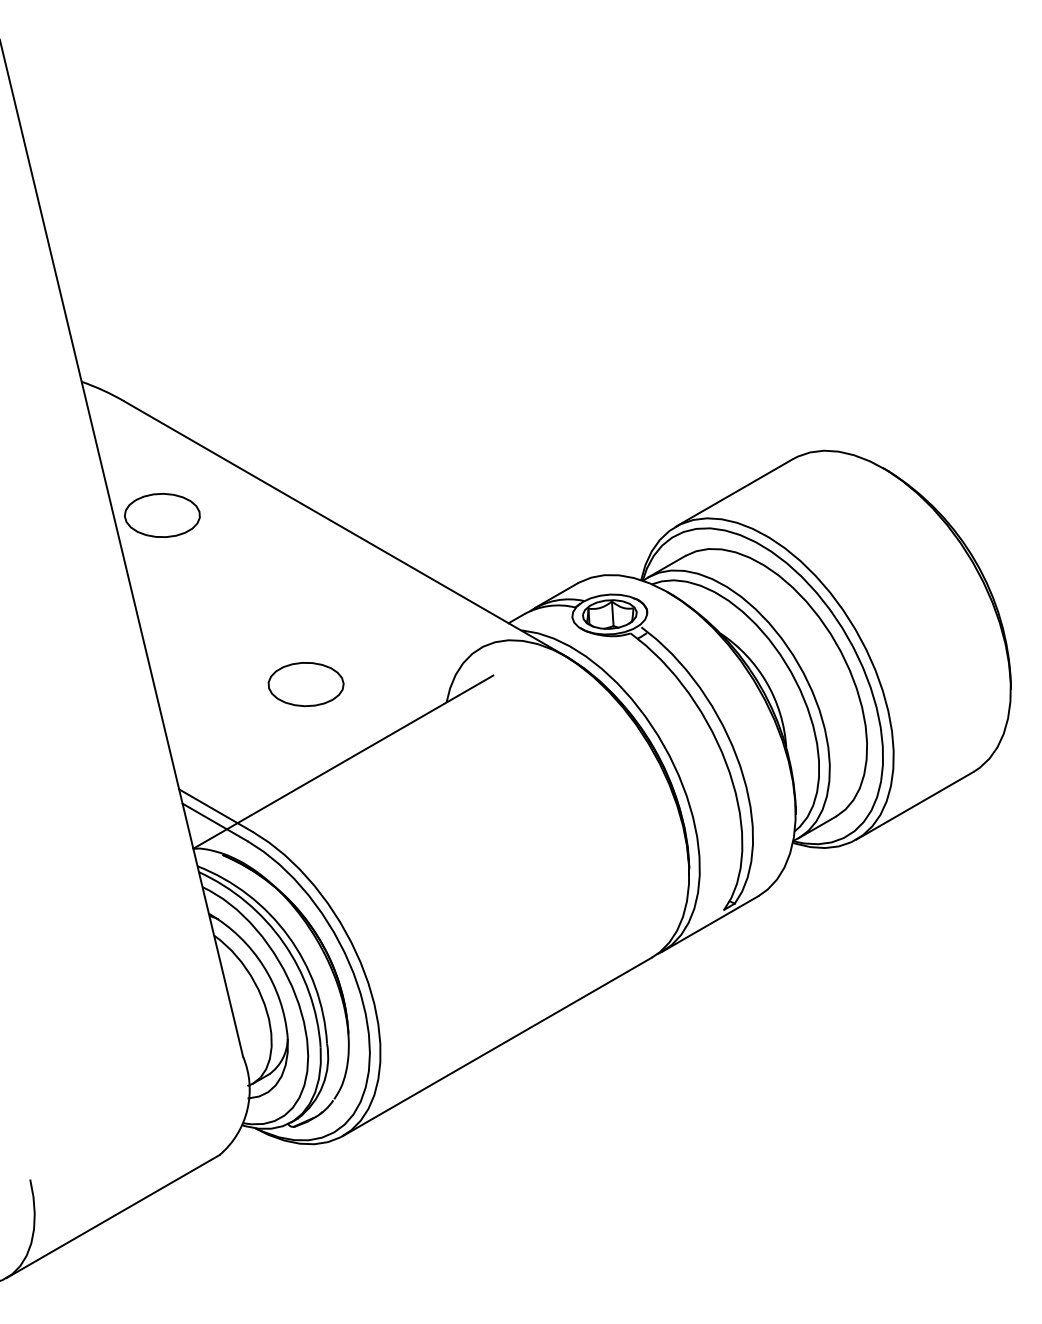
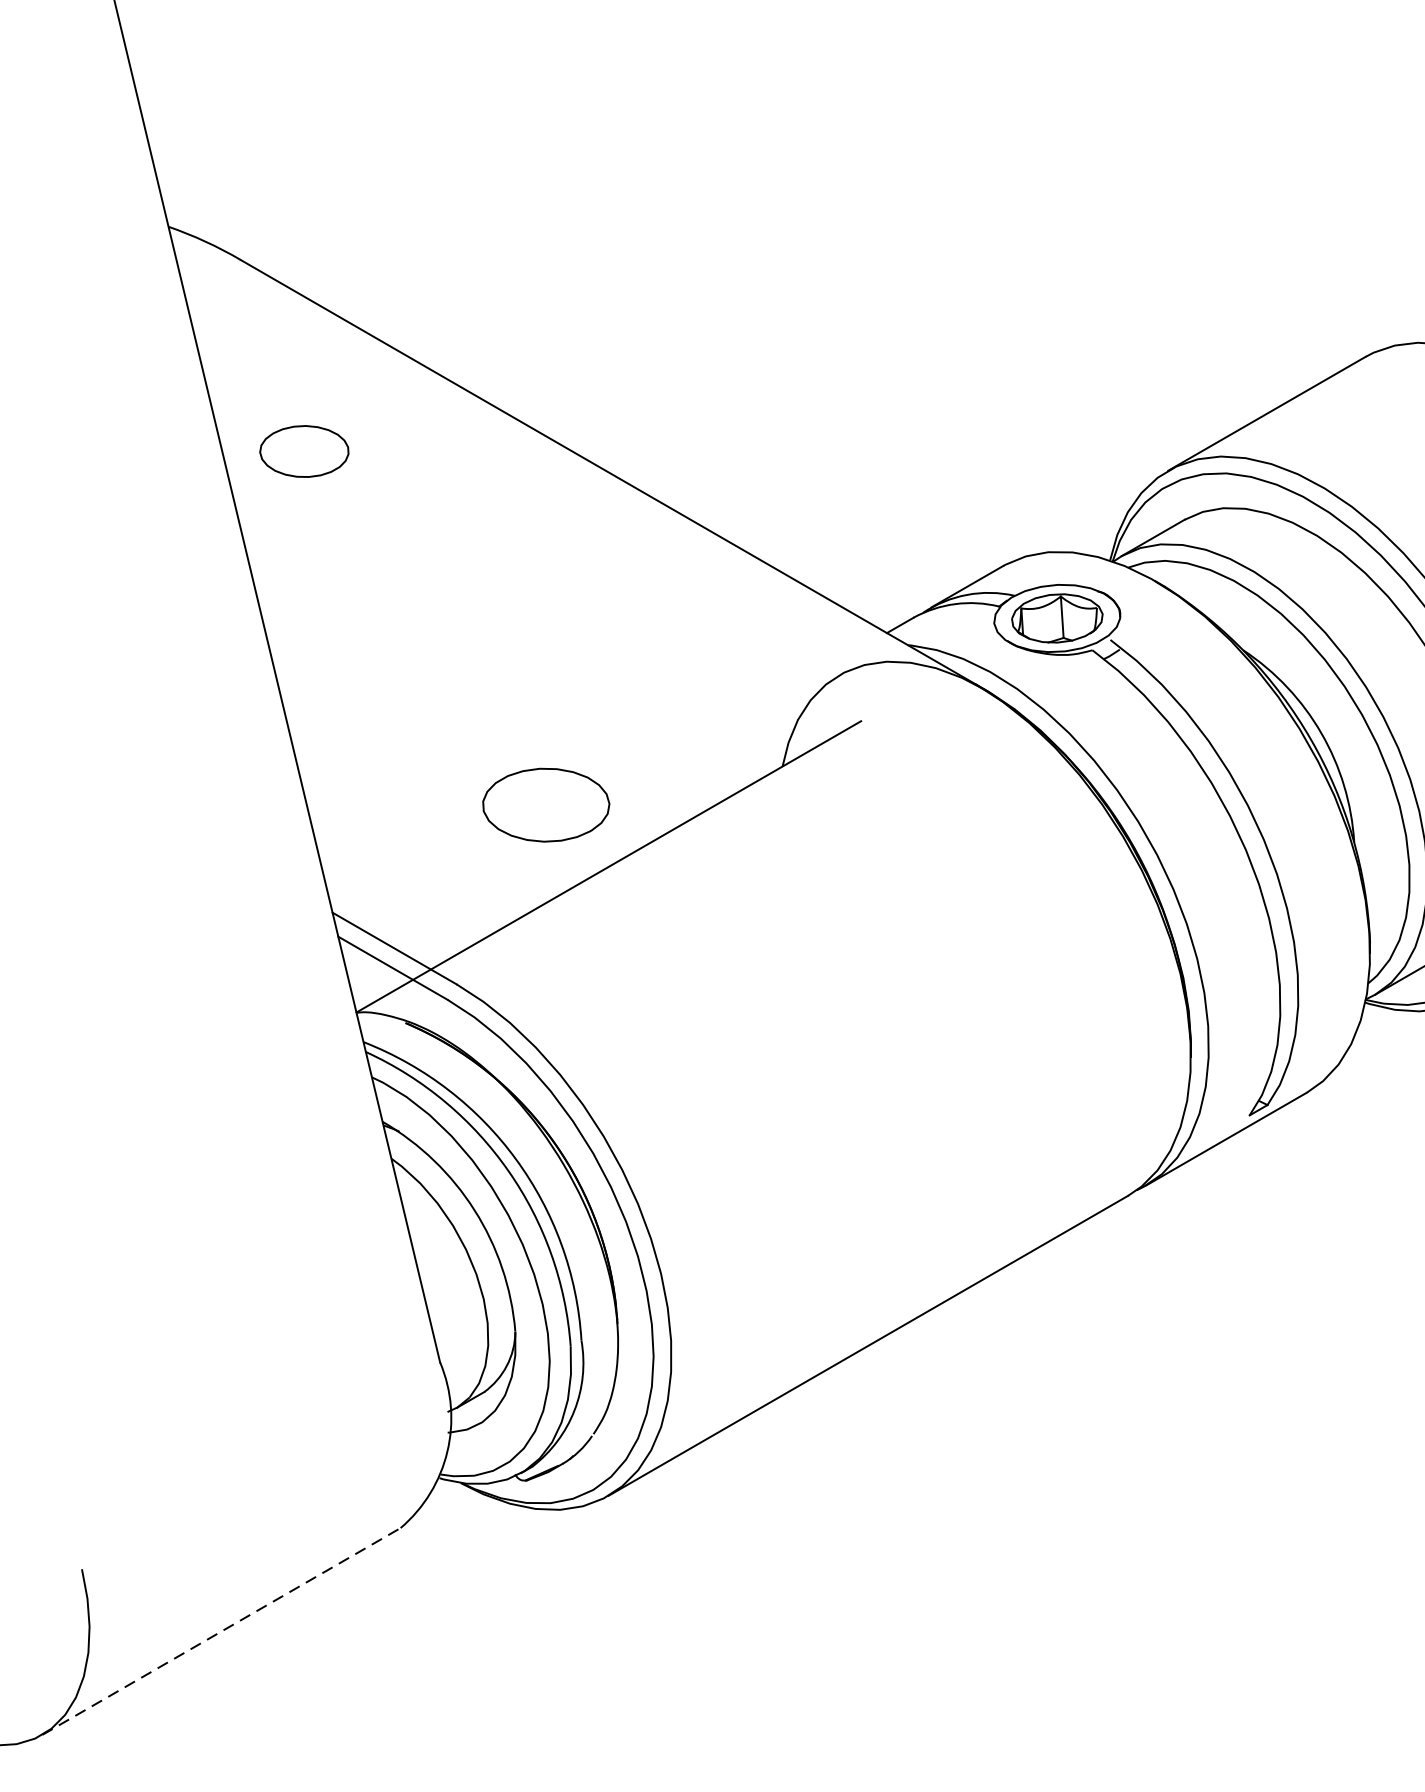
part: (162, 514) -> (304, 450), size x0.7
part: (305, 684) -> (545, 805), moved
line: (113, 1216) -> (222, 1631), solid -> dashed

